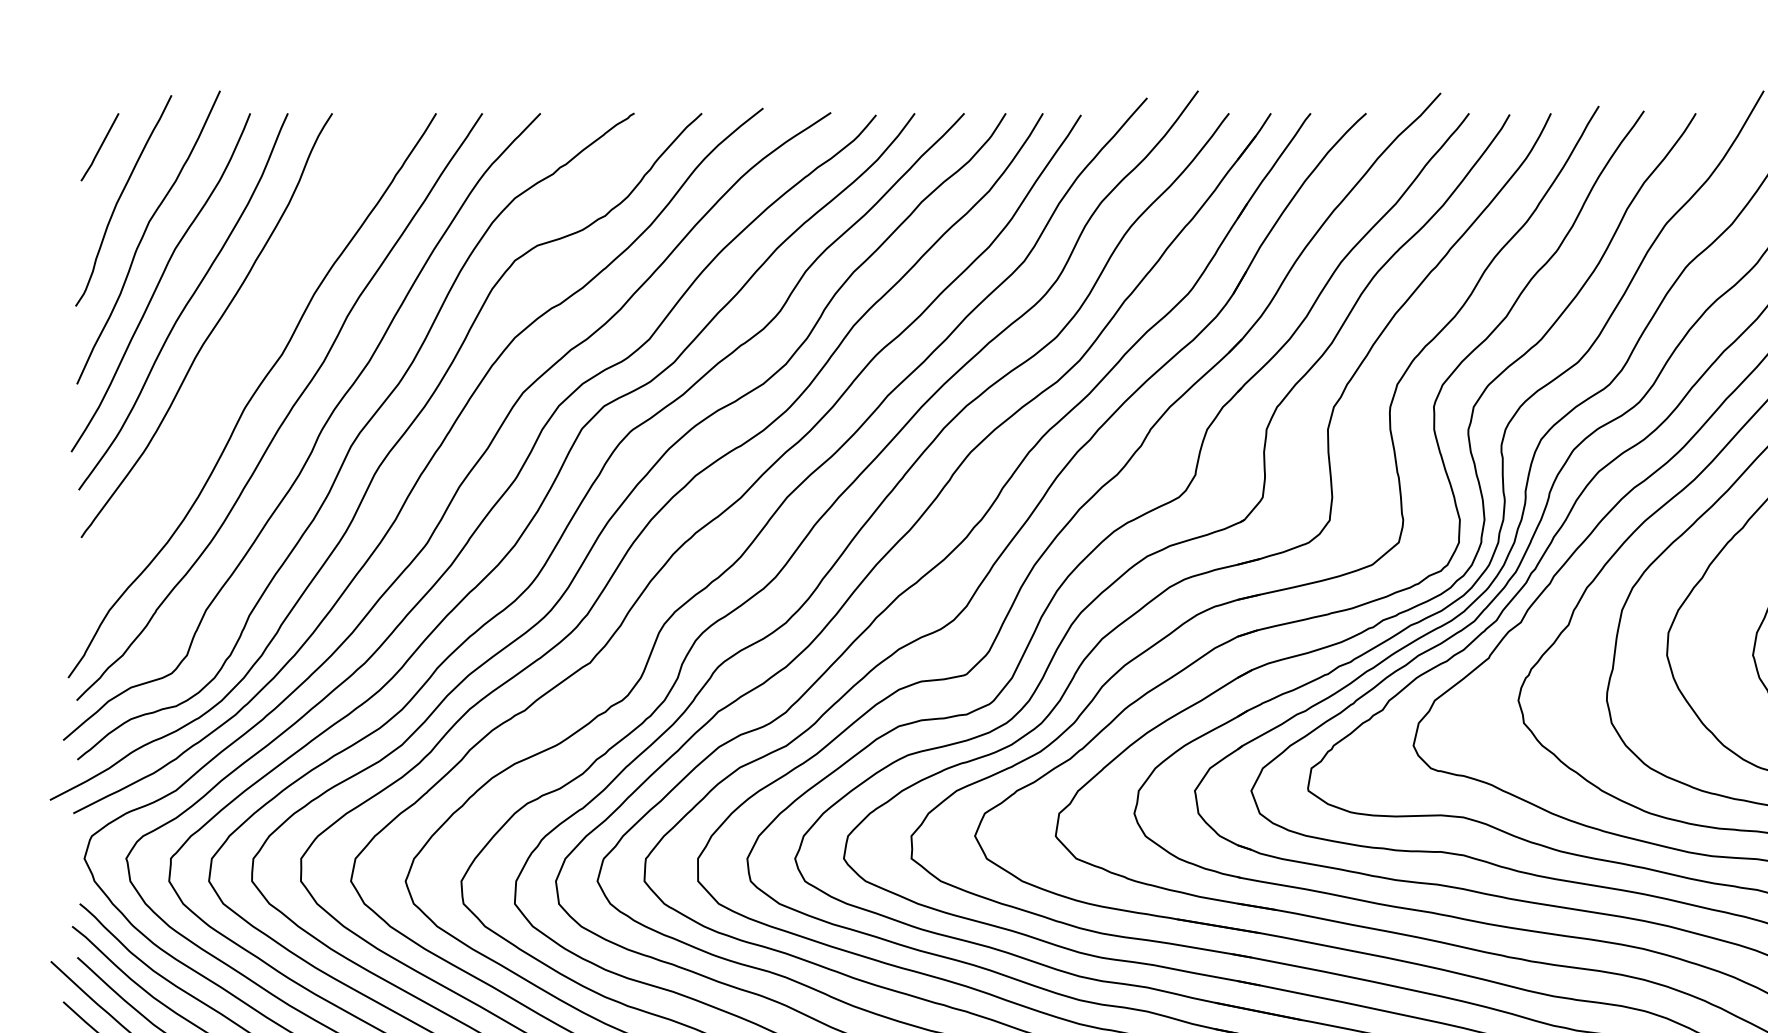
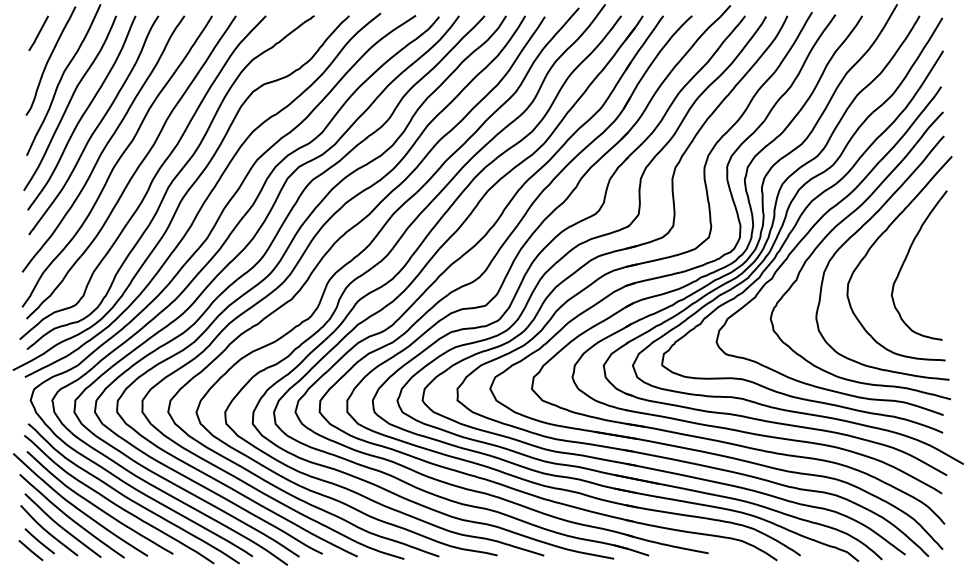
curve: (229, 362) -> (105, 144), added

